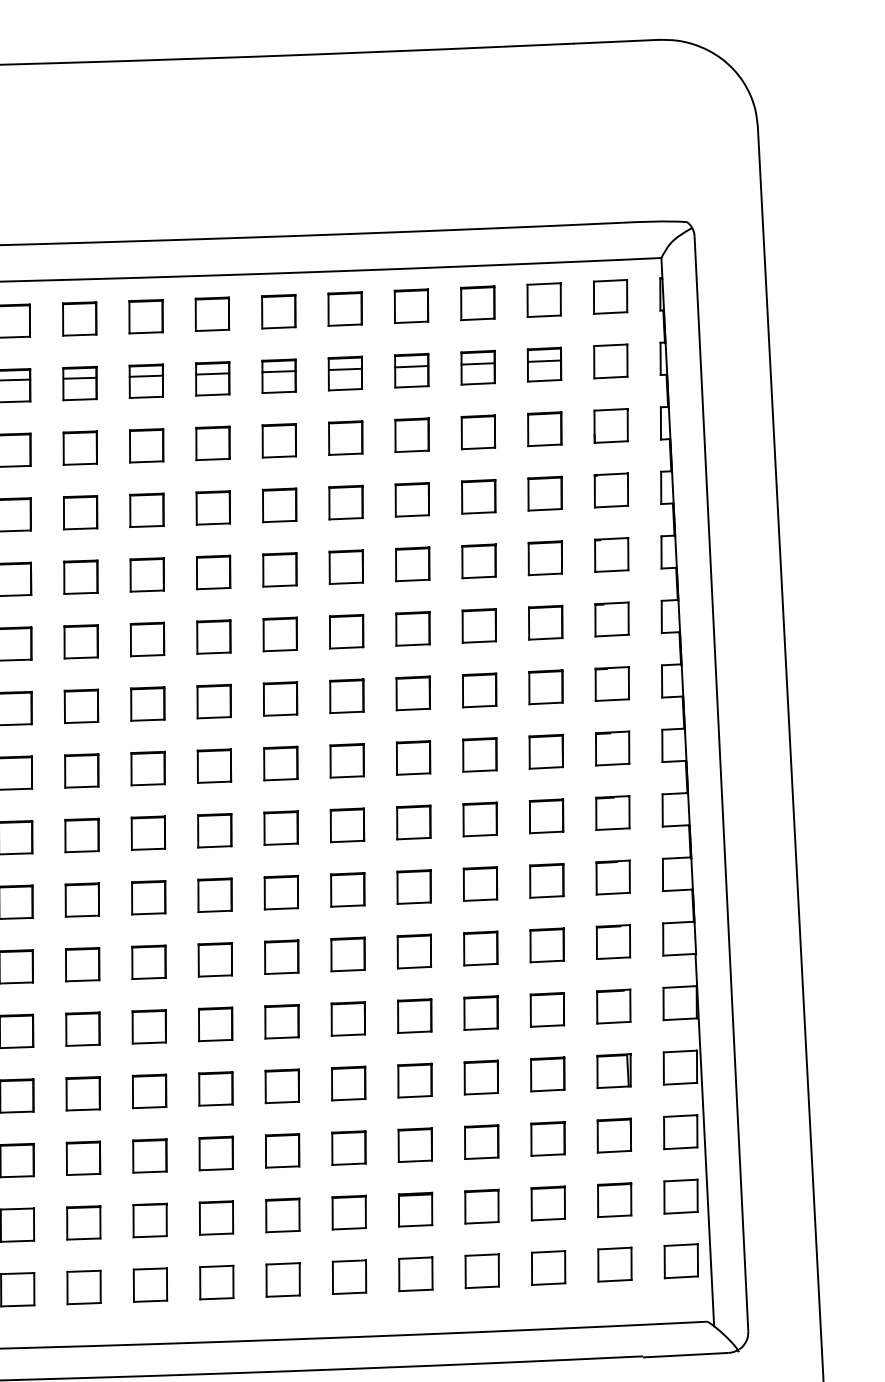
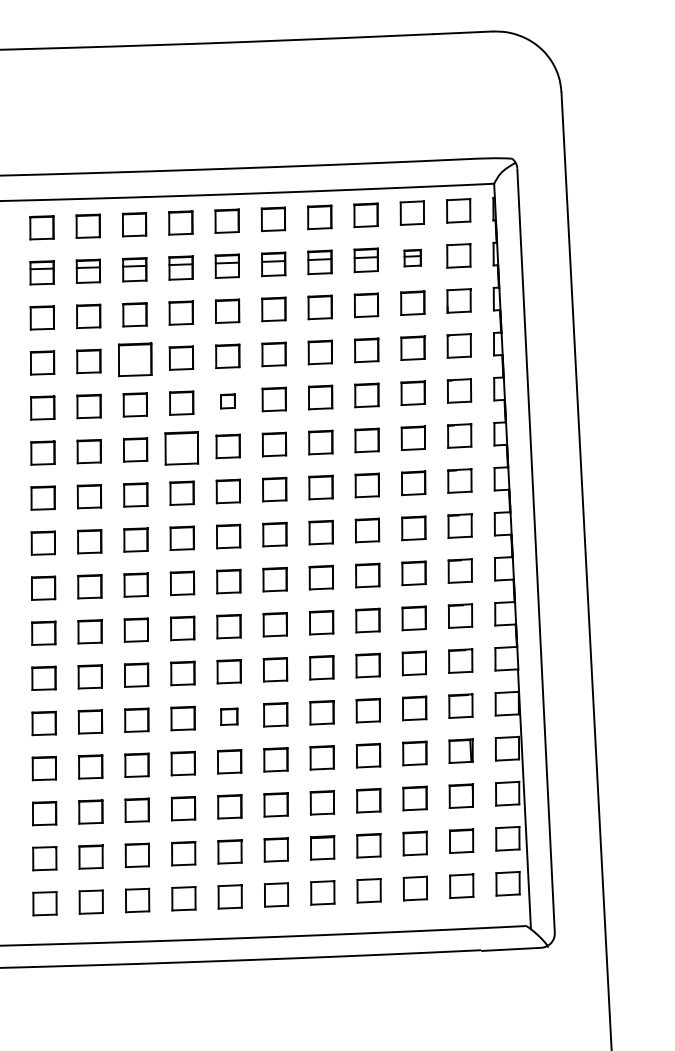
part: (544, 363) -> (412, 257), size x0.7
part: (145, 509) -> (134, 359), size x1.4
part: (279, 570) -> (227, 401), size x0.6
part: (213, 635) -> (181, 447), size x1.4
part: (280, 1021) -> (228, 716), size x0.7

